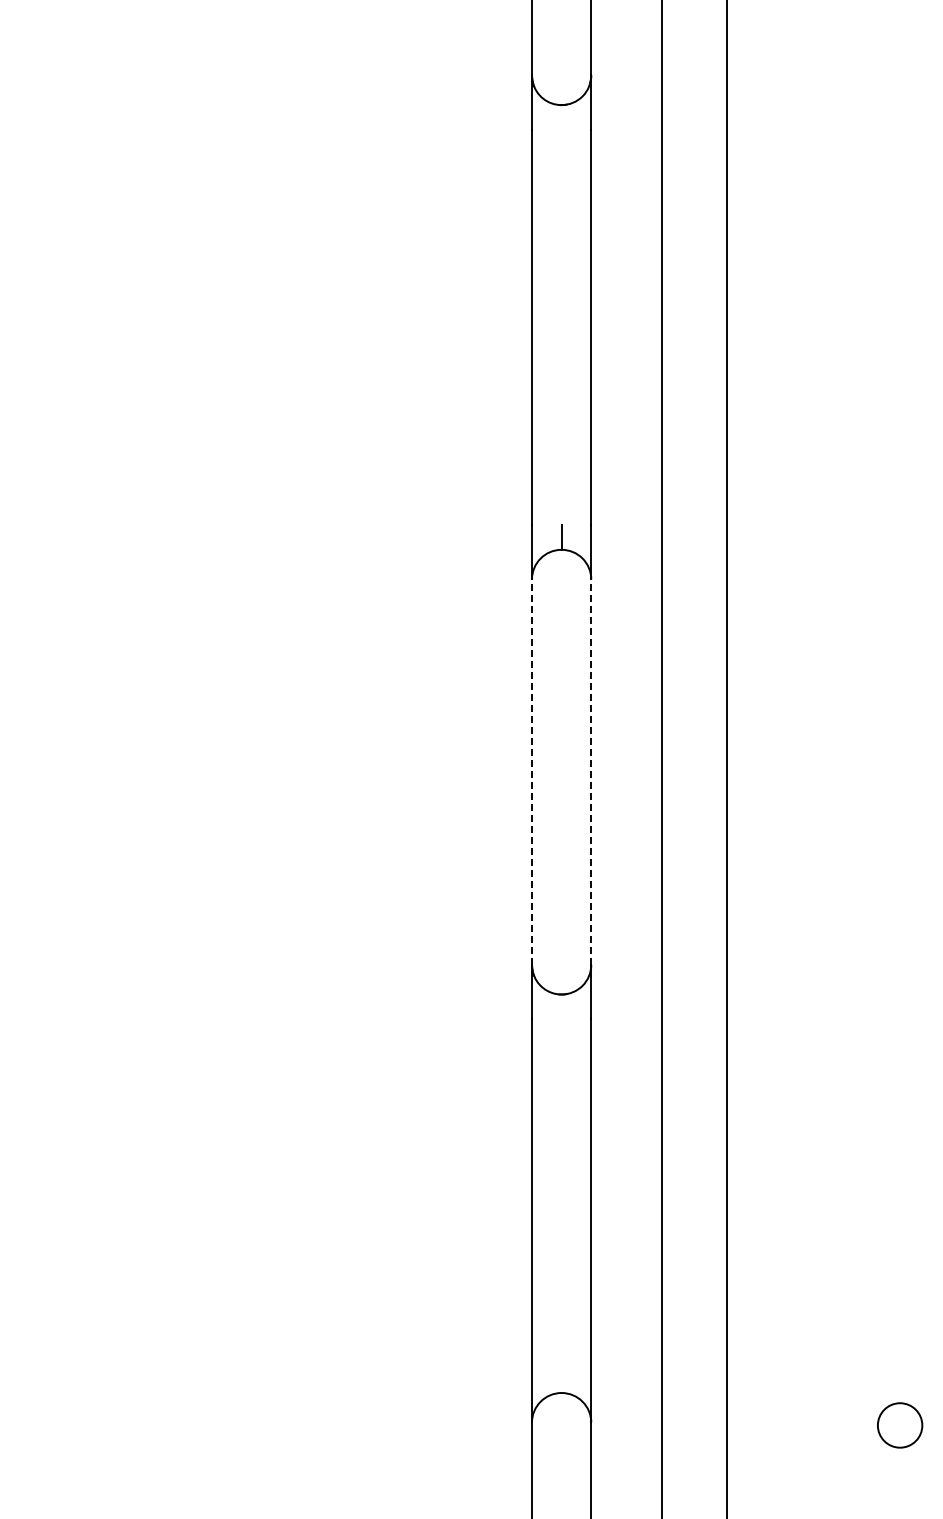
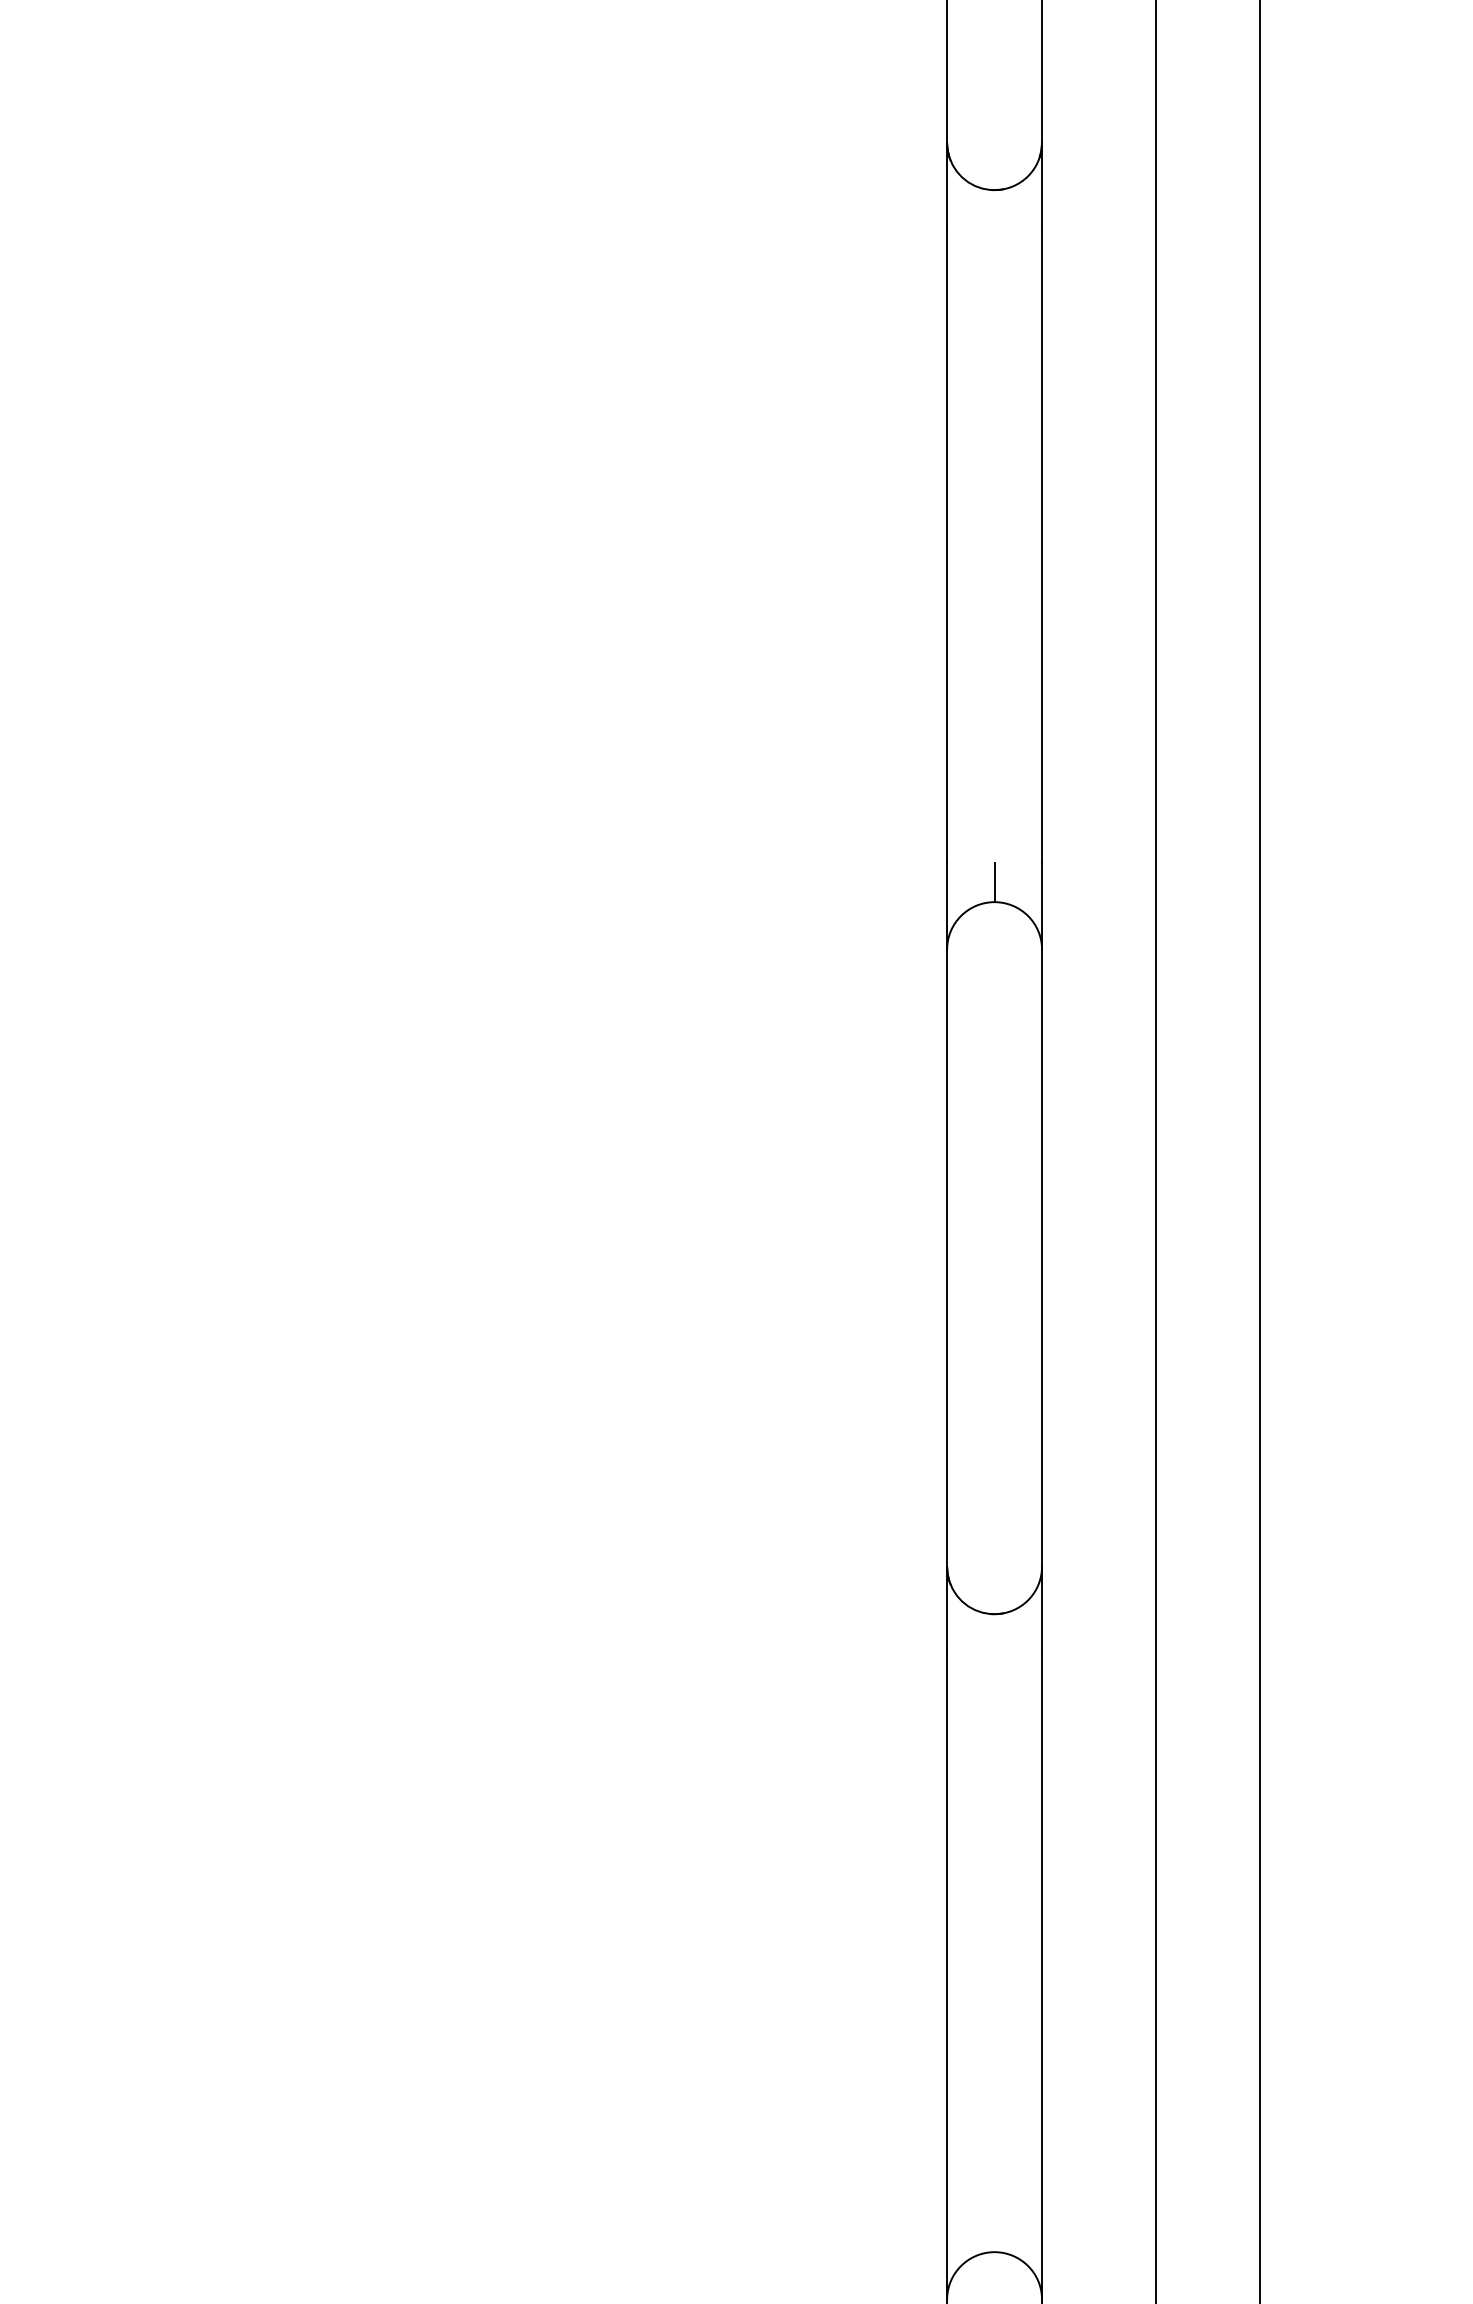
line: (531, 772) -> (946, 1258), dashed -> solid
line: (591, 772) -> (1042, 1258), dashed -> solid

